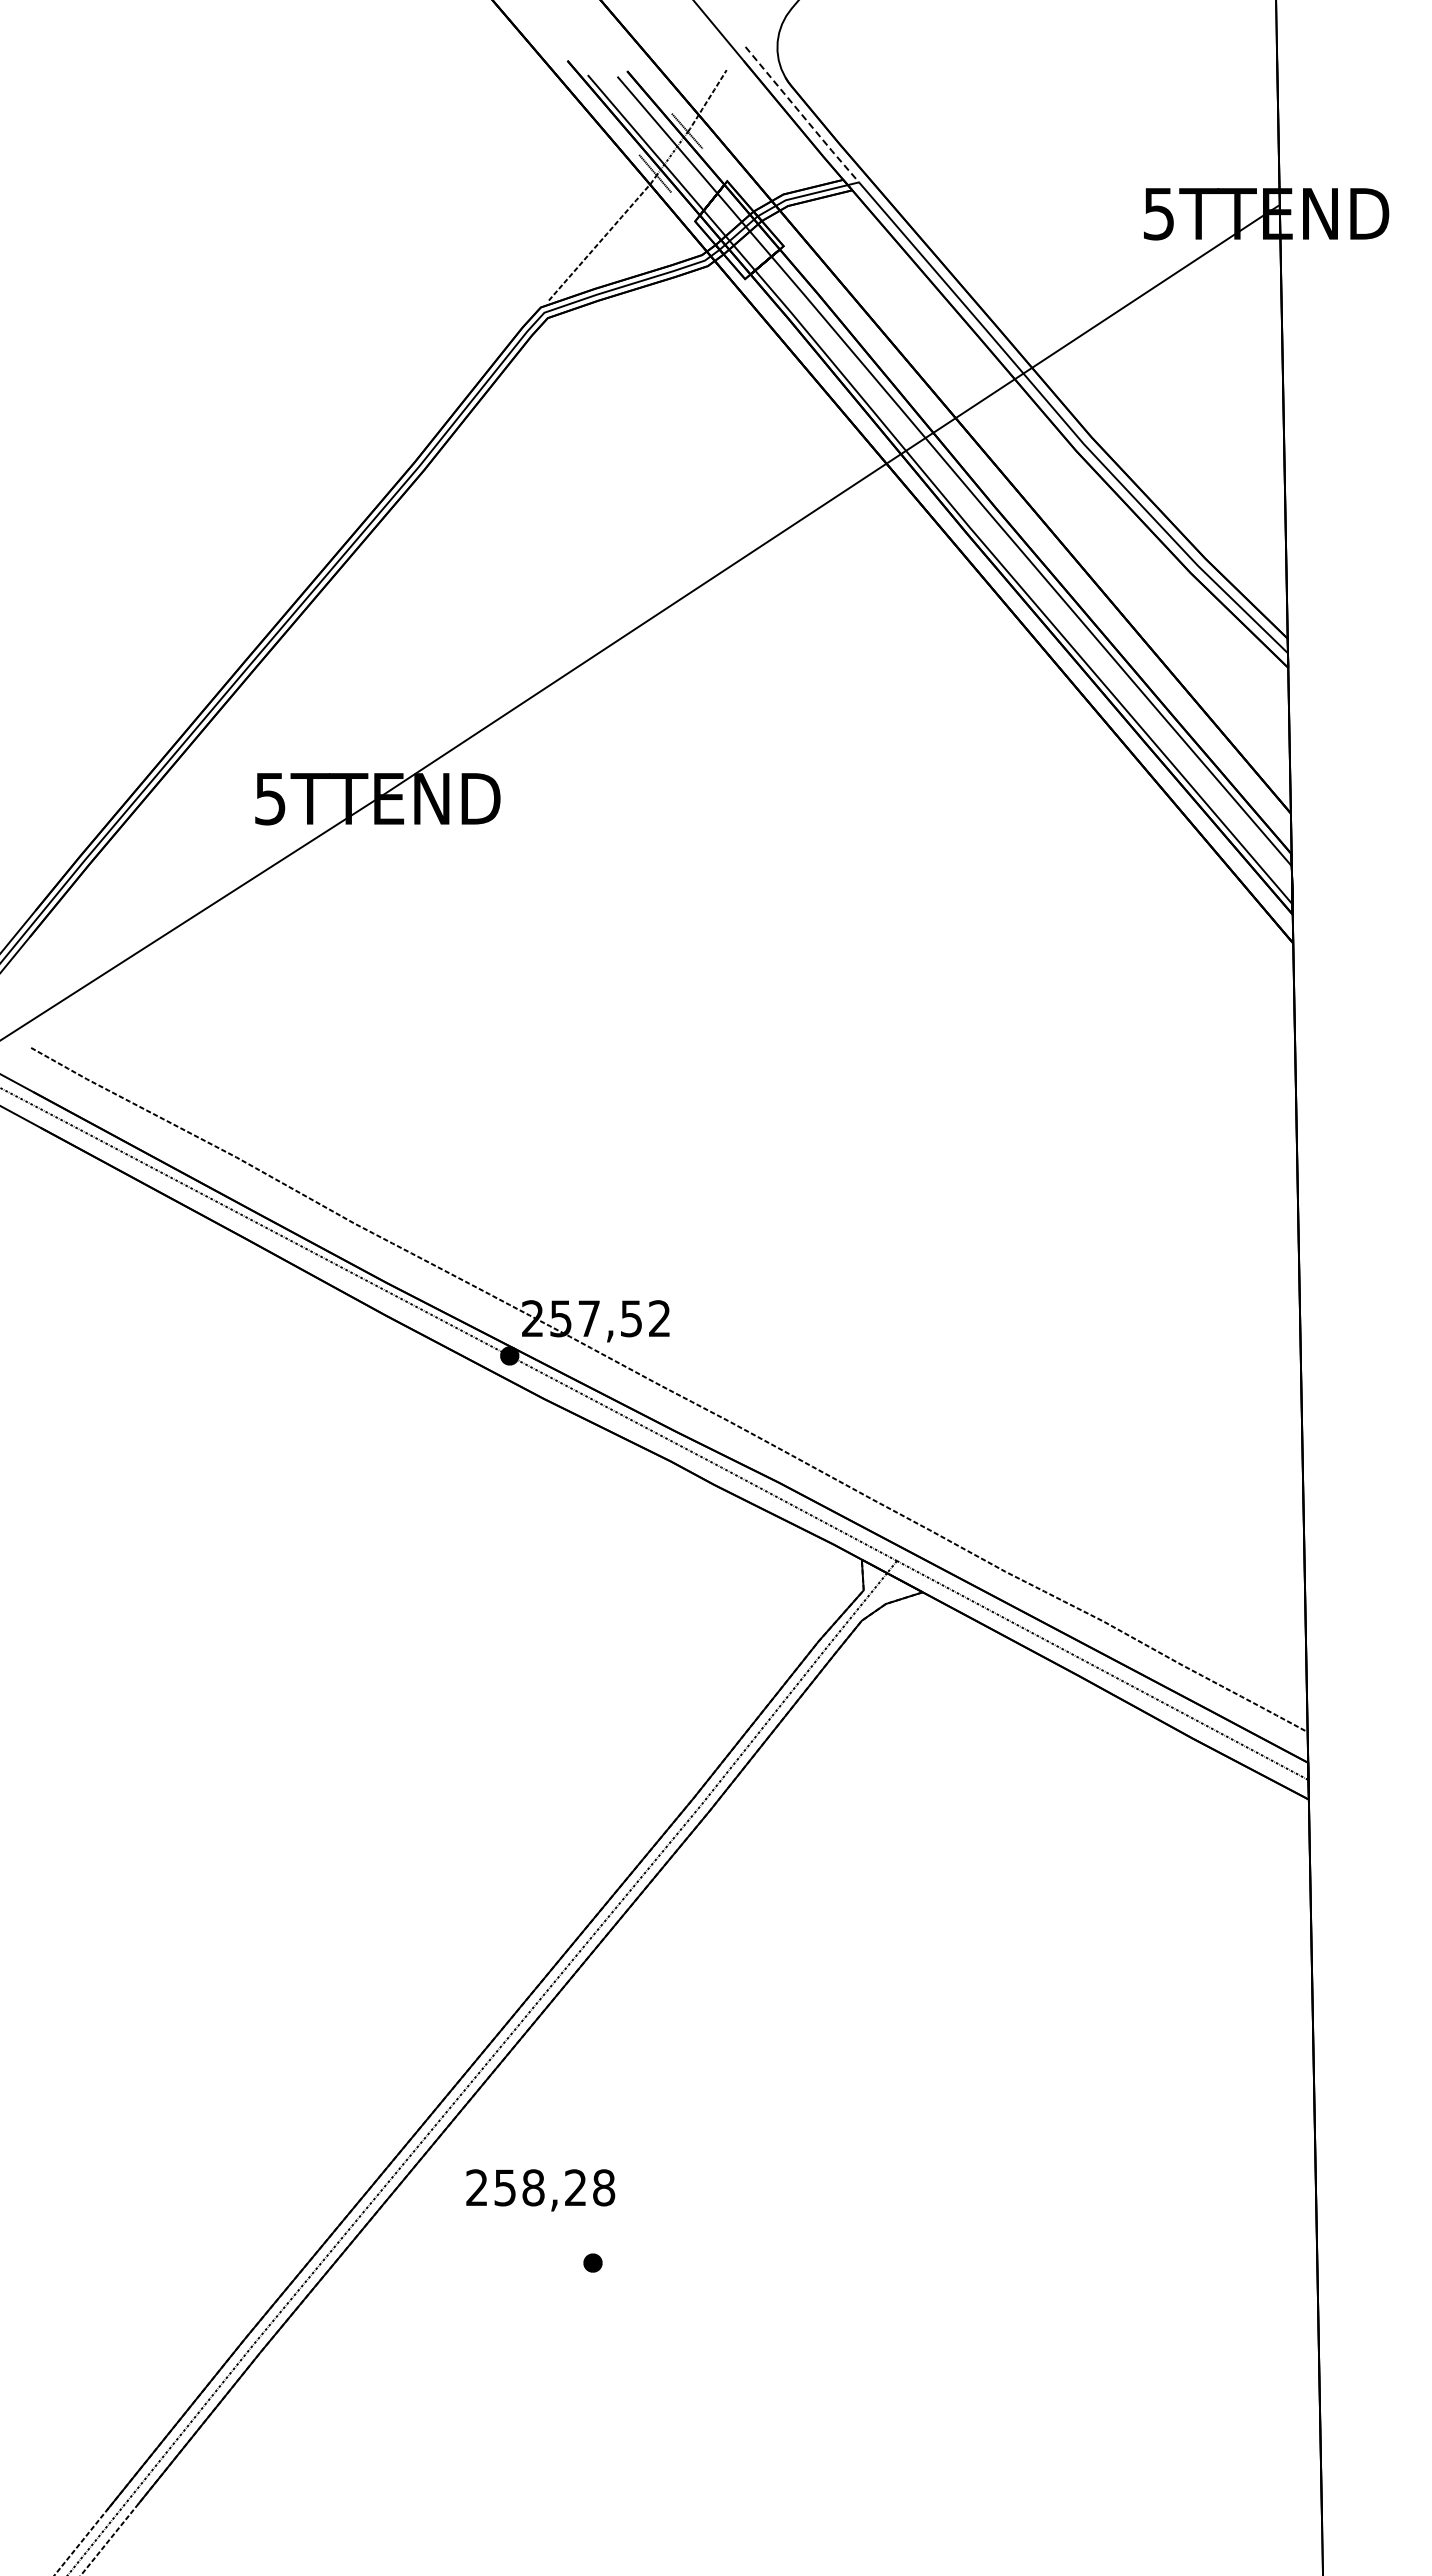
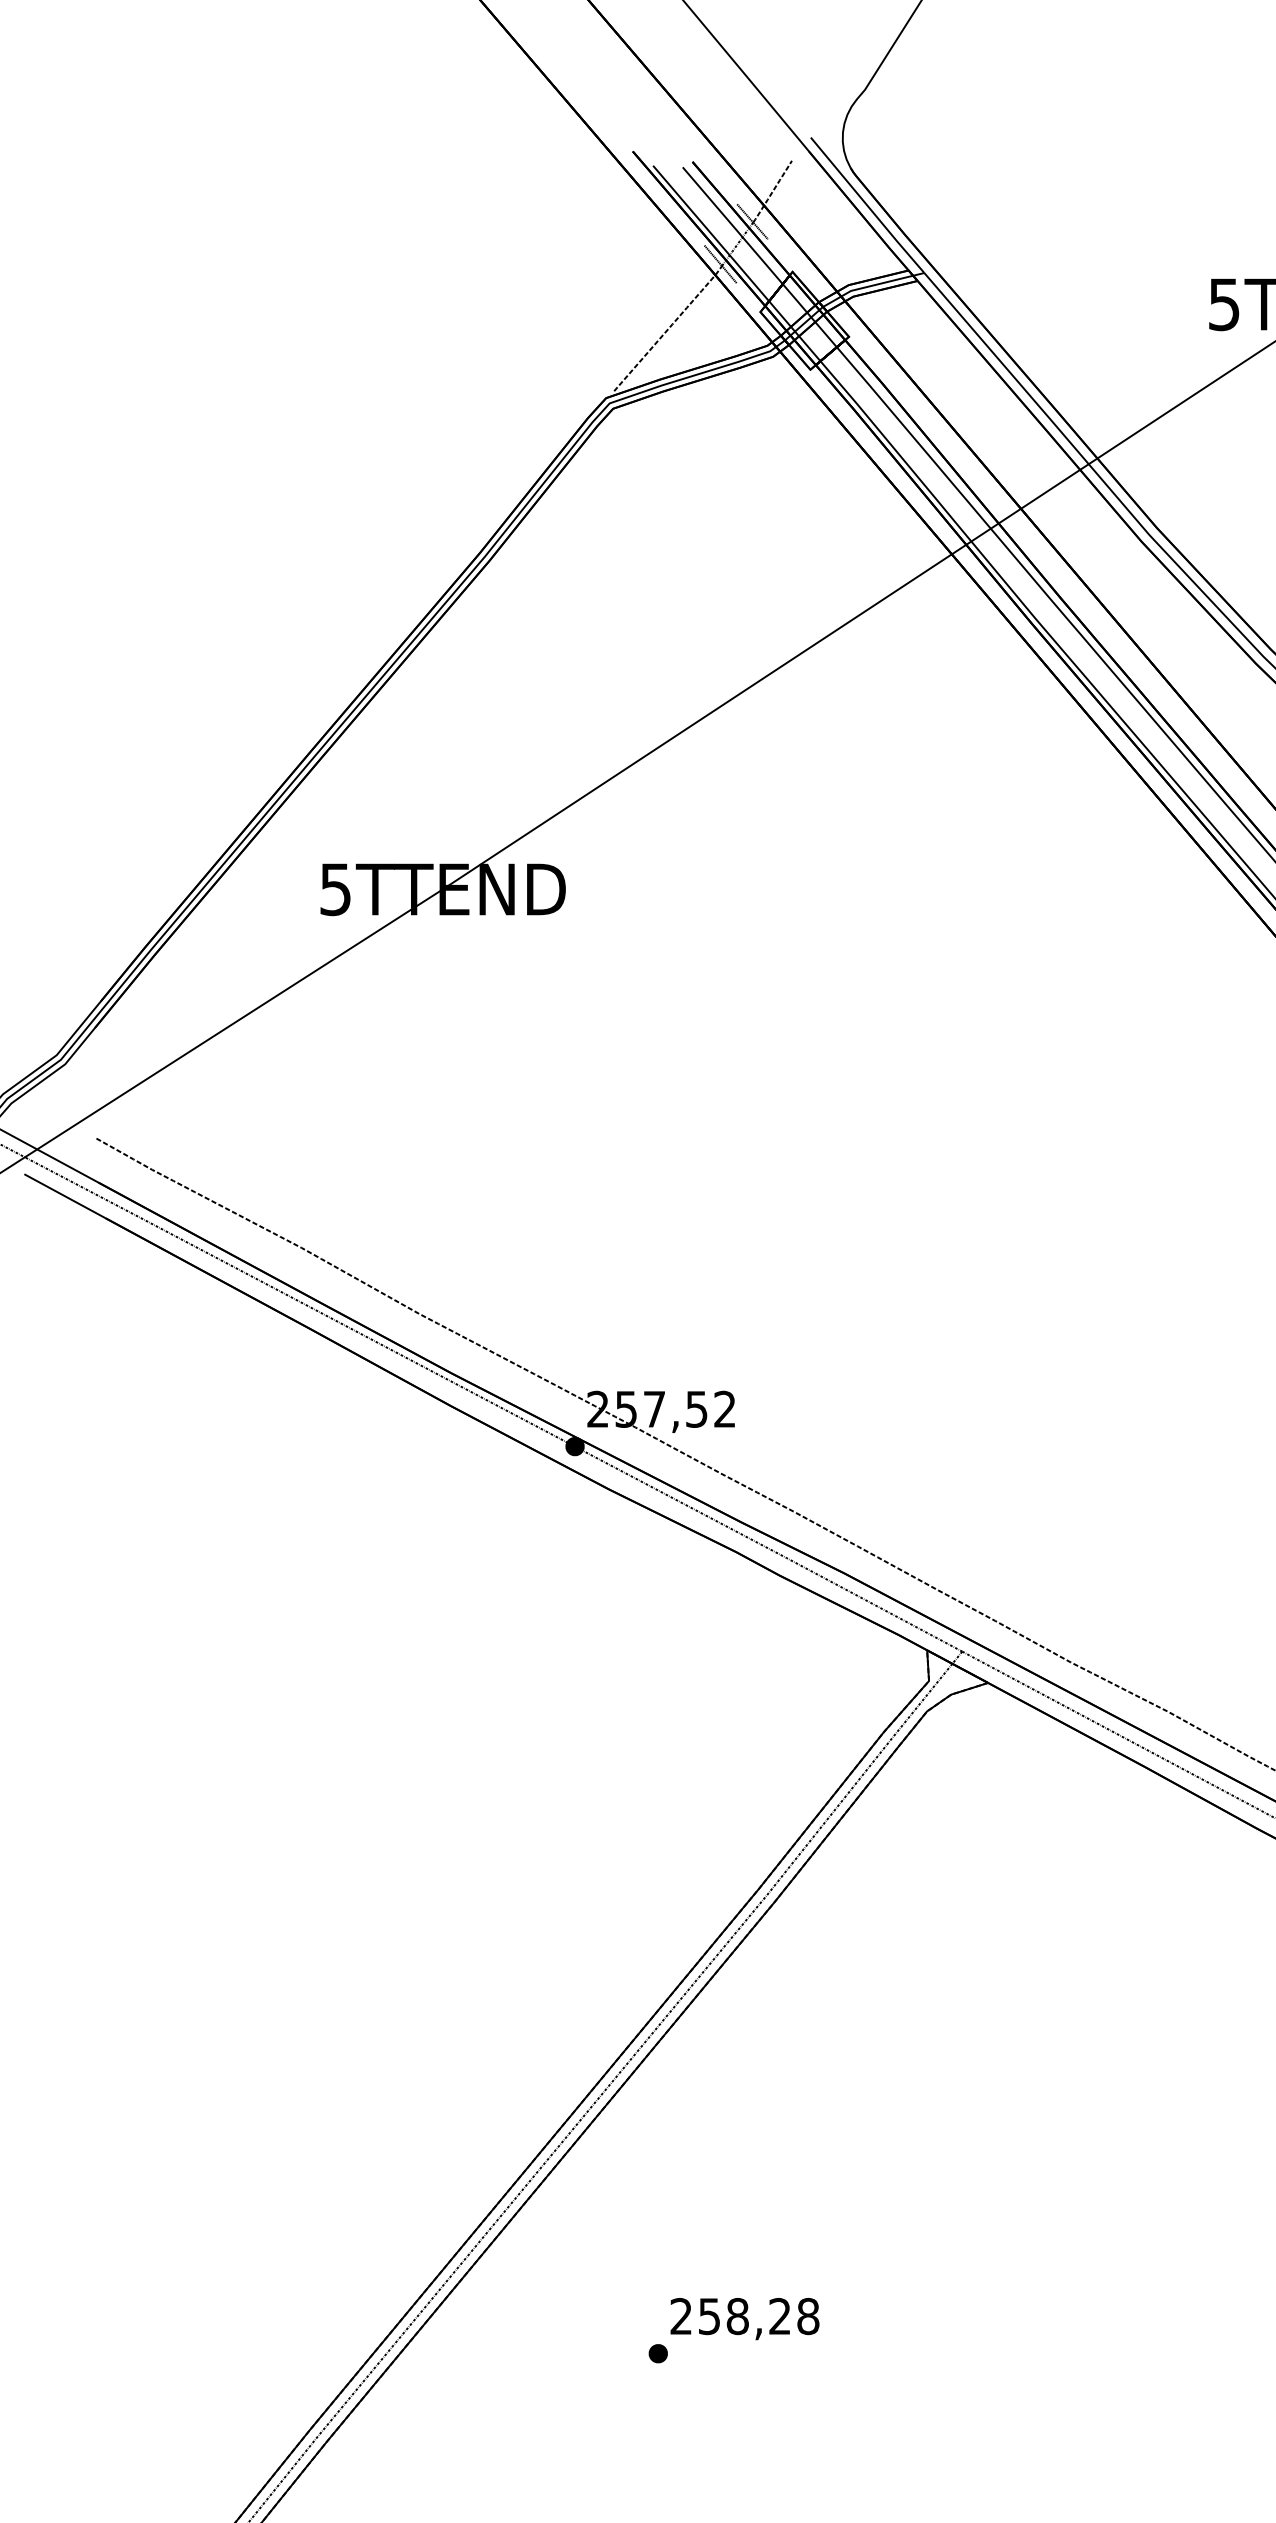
line: (802, 115) -> (867, 206), dashed -> solid
text: (540, 2190) -> (744, 2319), moved

